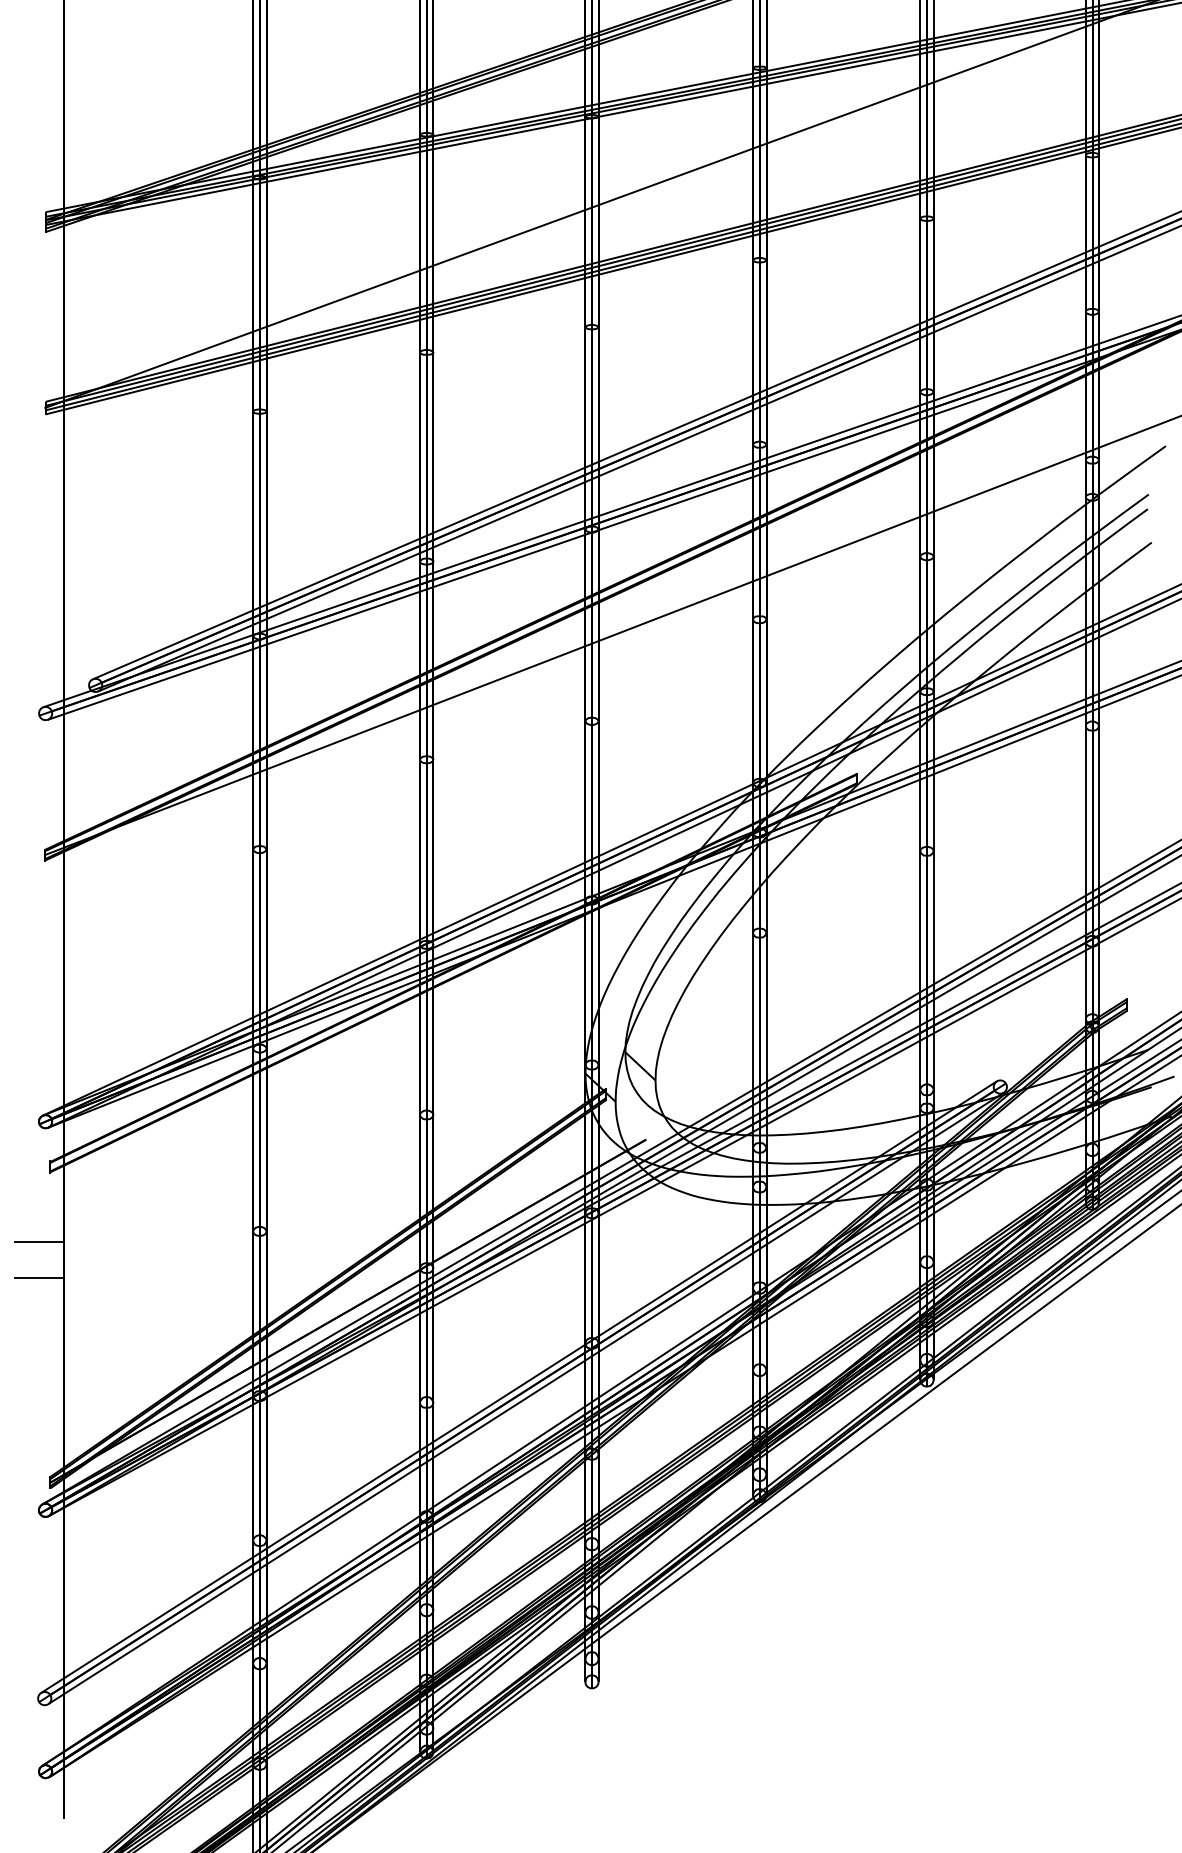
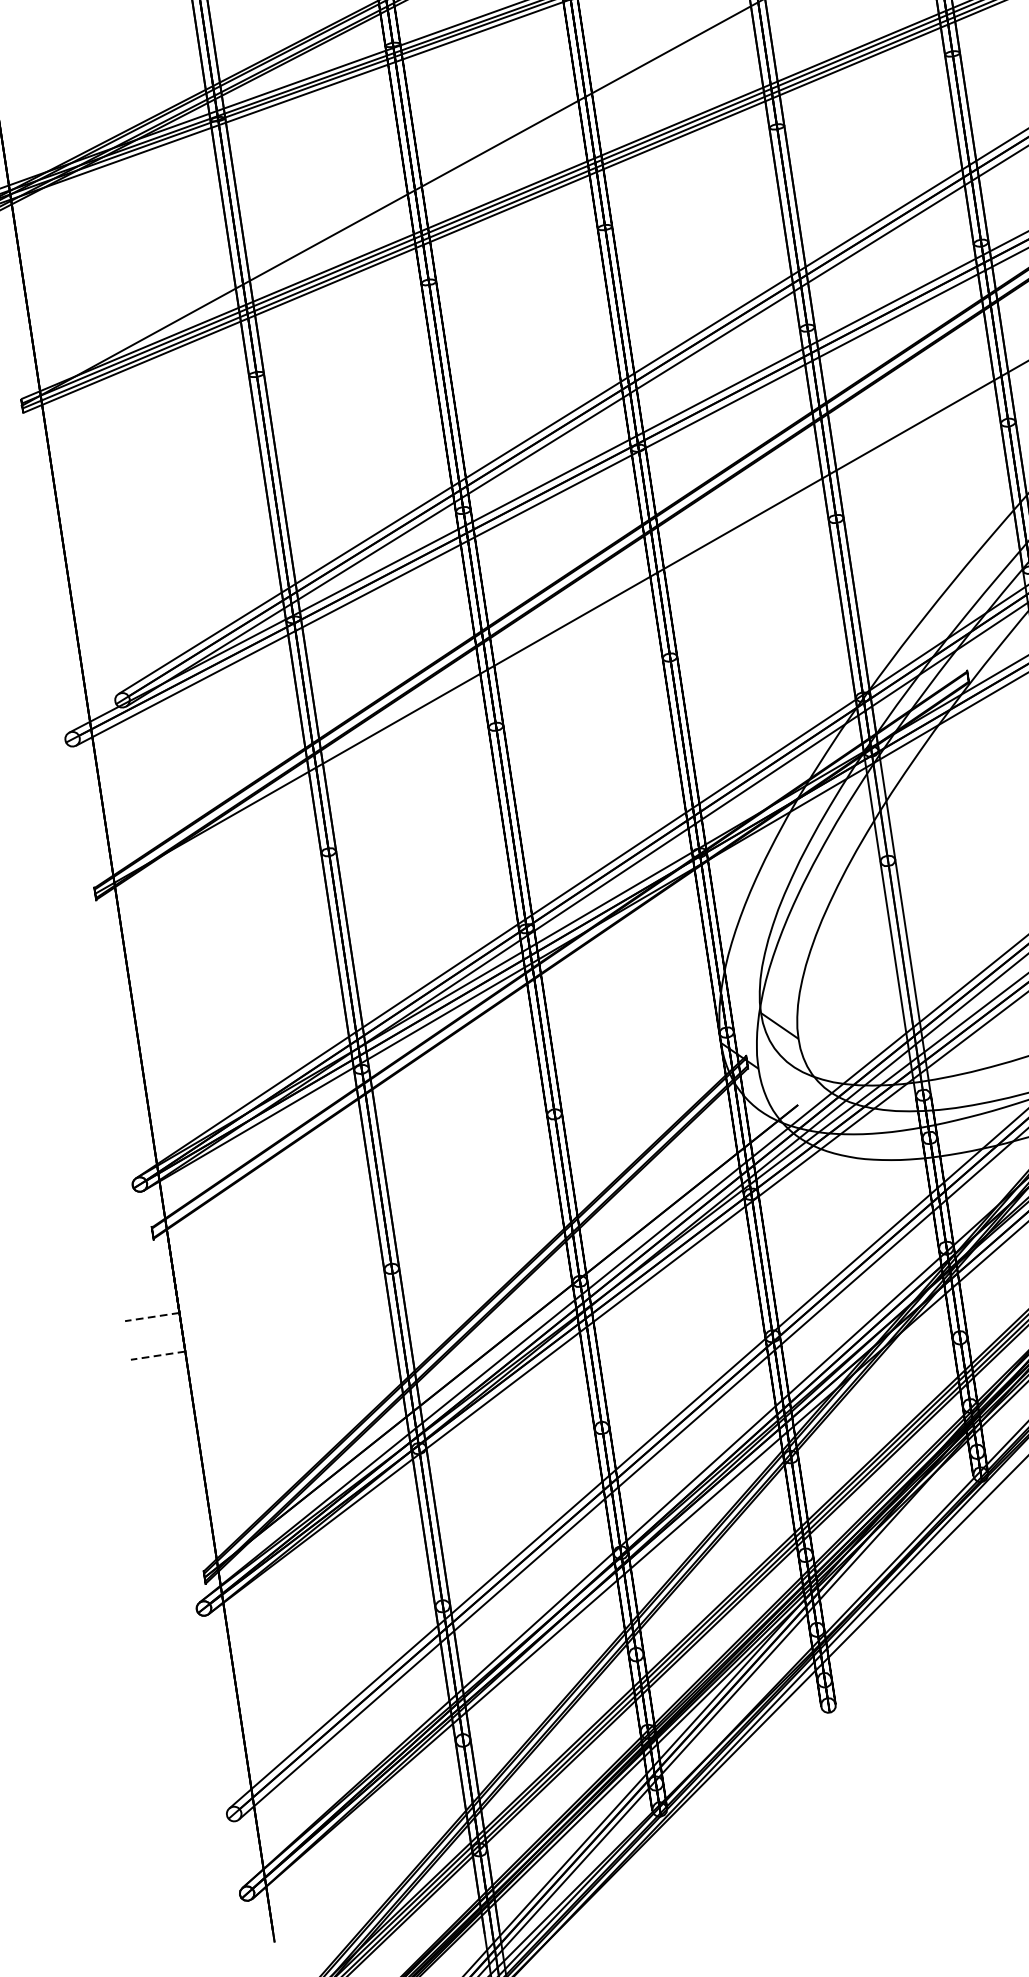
line: (38, 1242) -> (152, 1317), solid -> dashed
line: (38, 1277) -> (157, 1355), solid -> dashed

